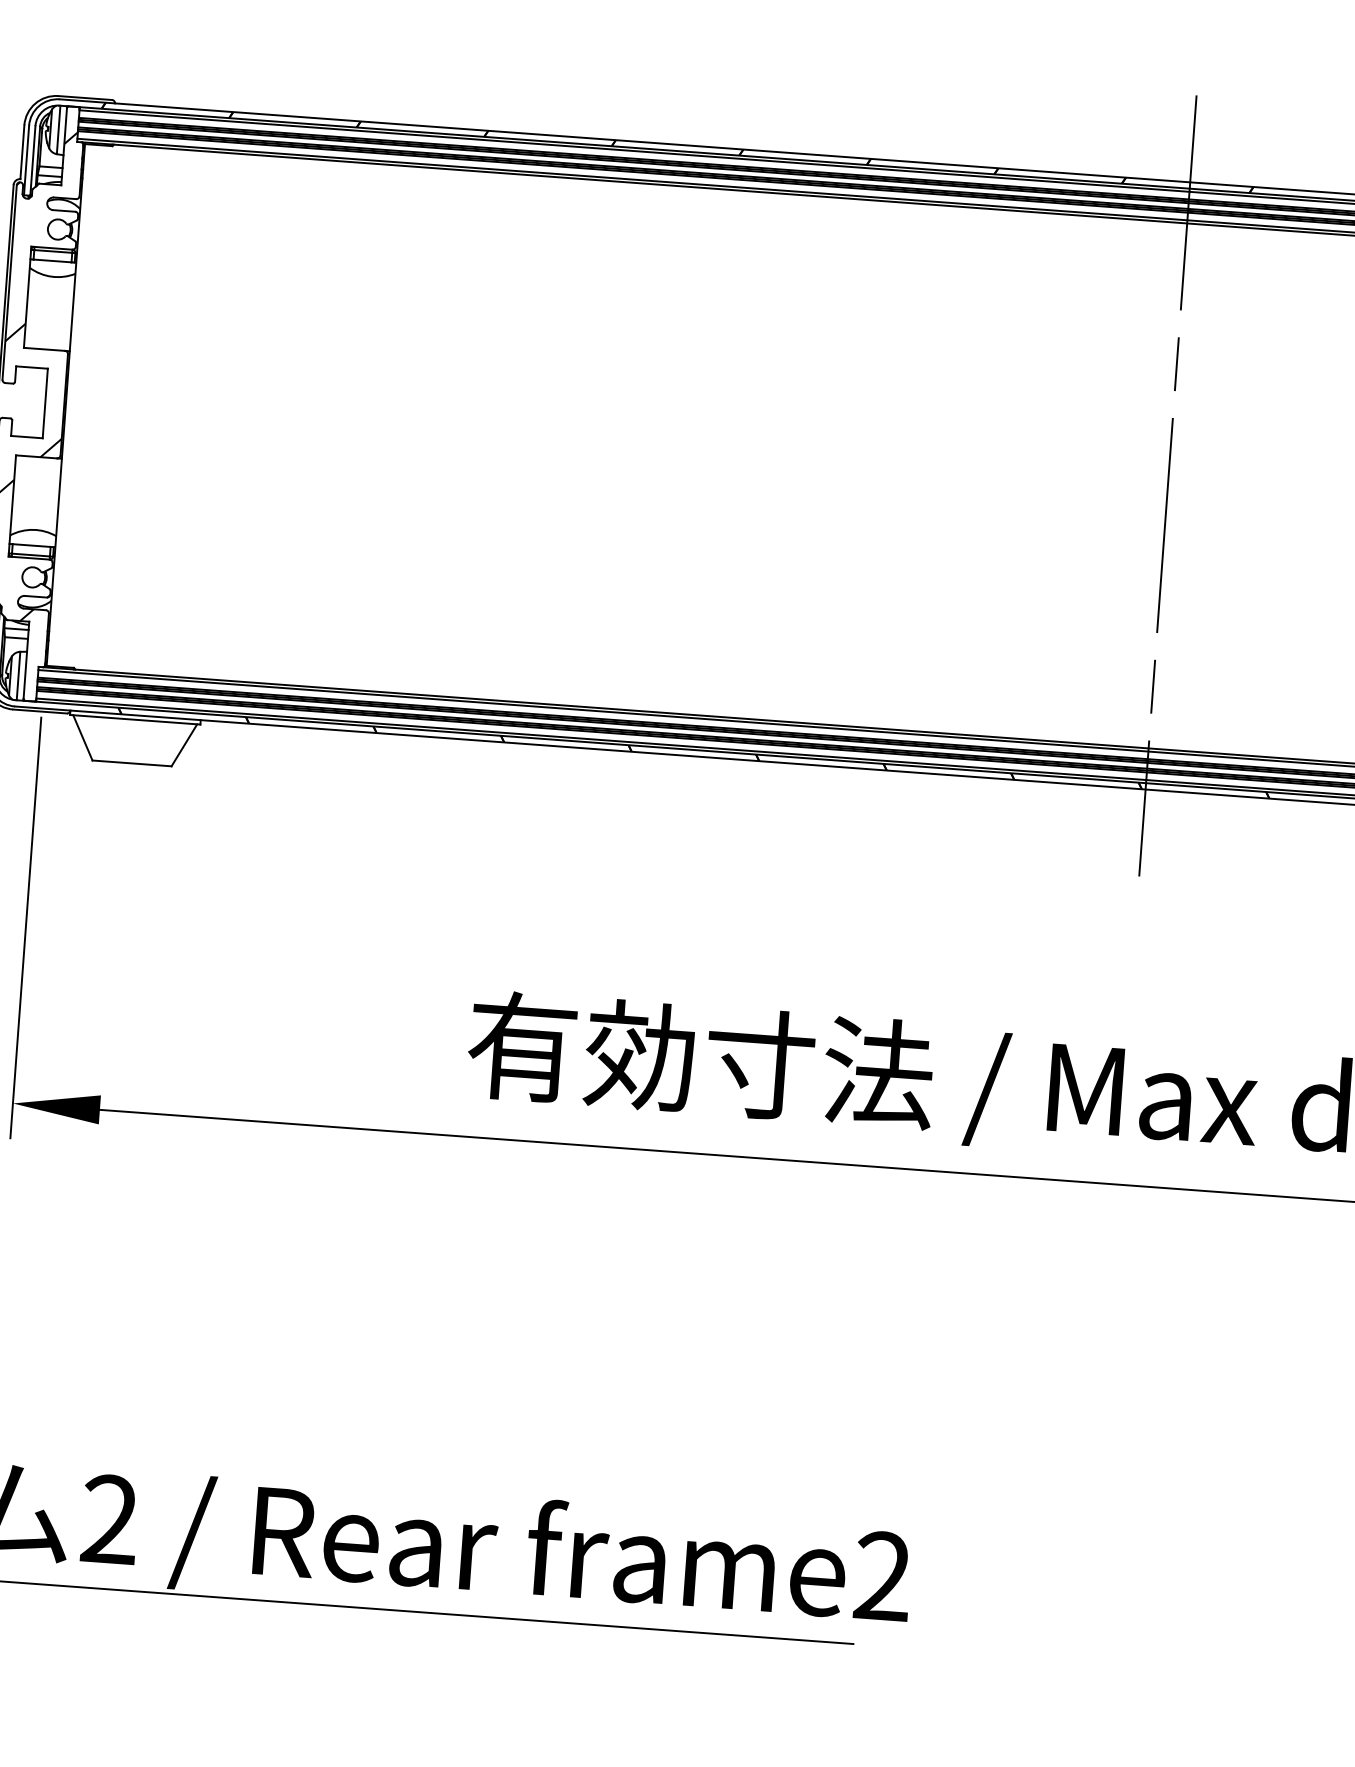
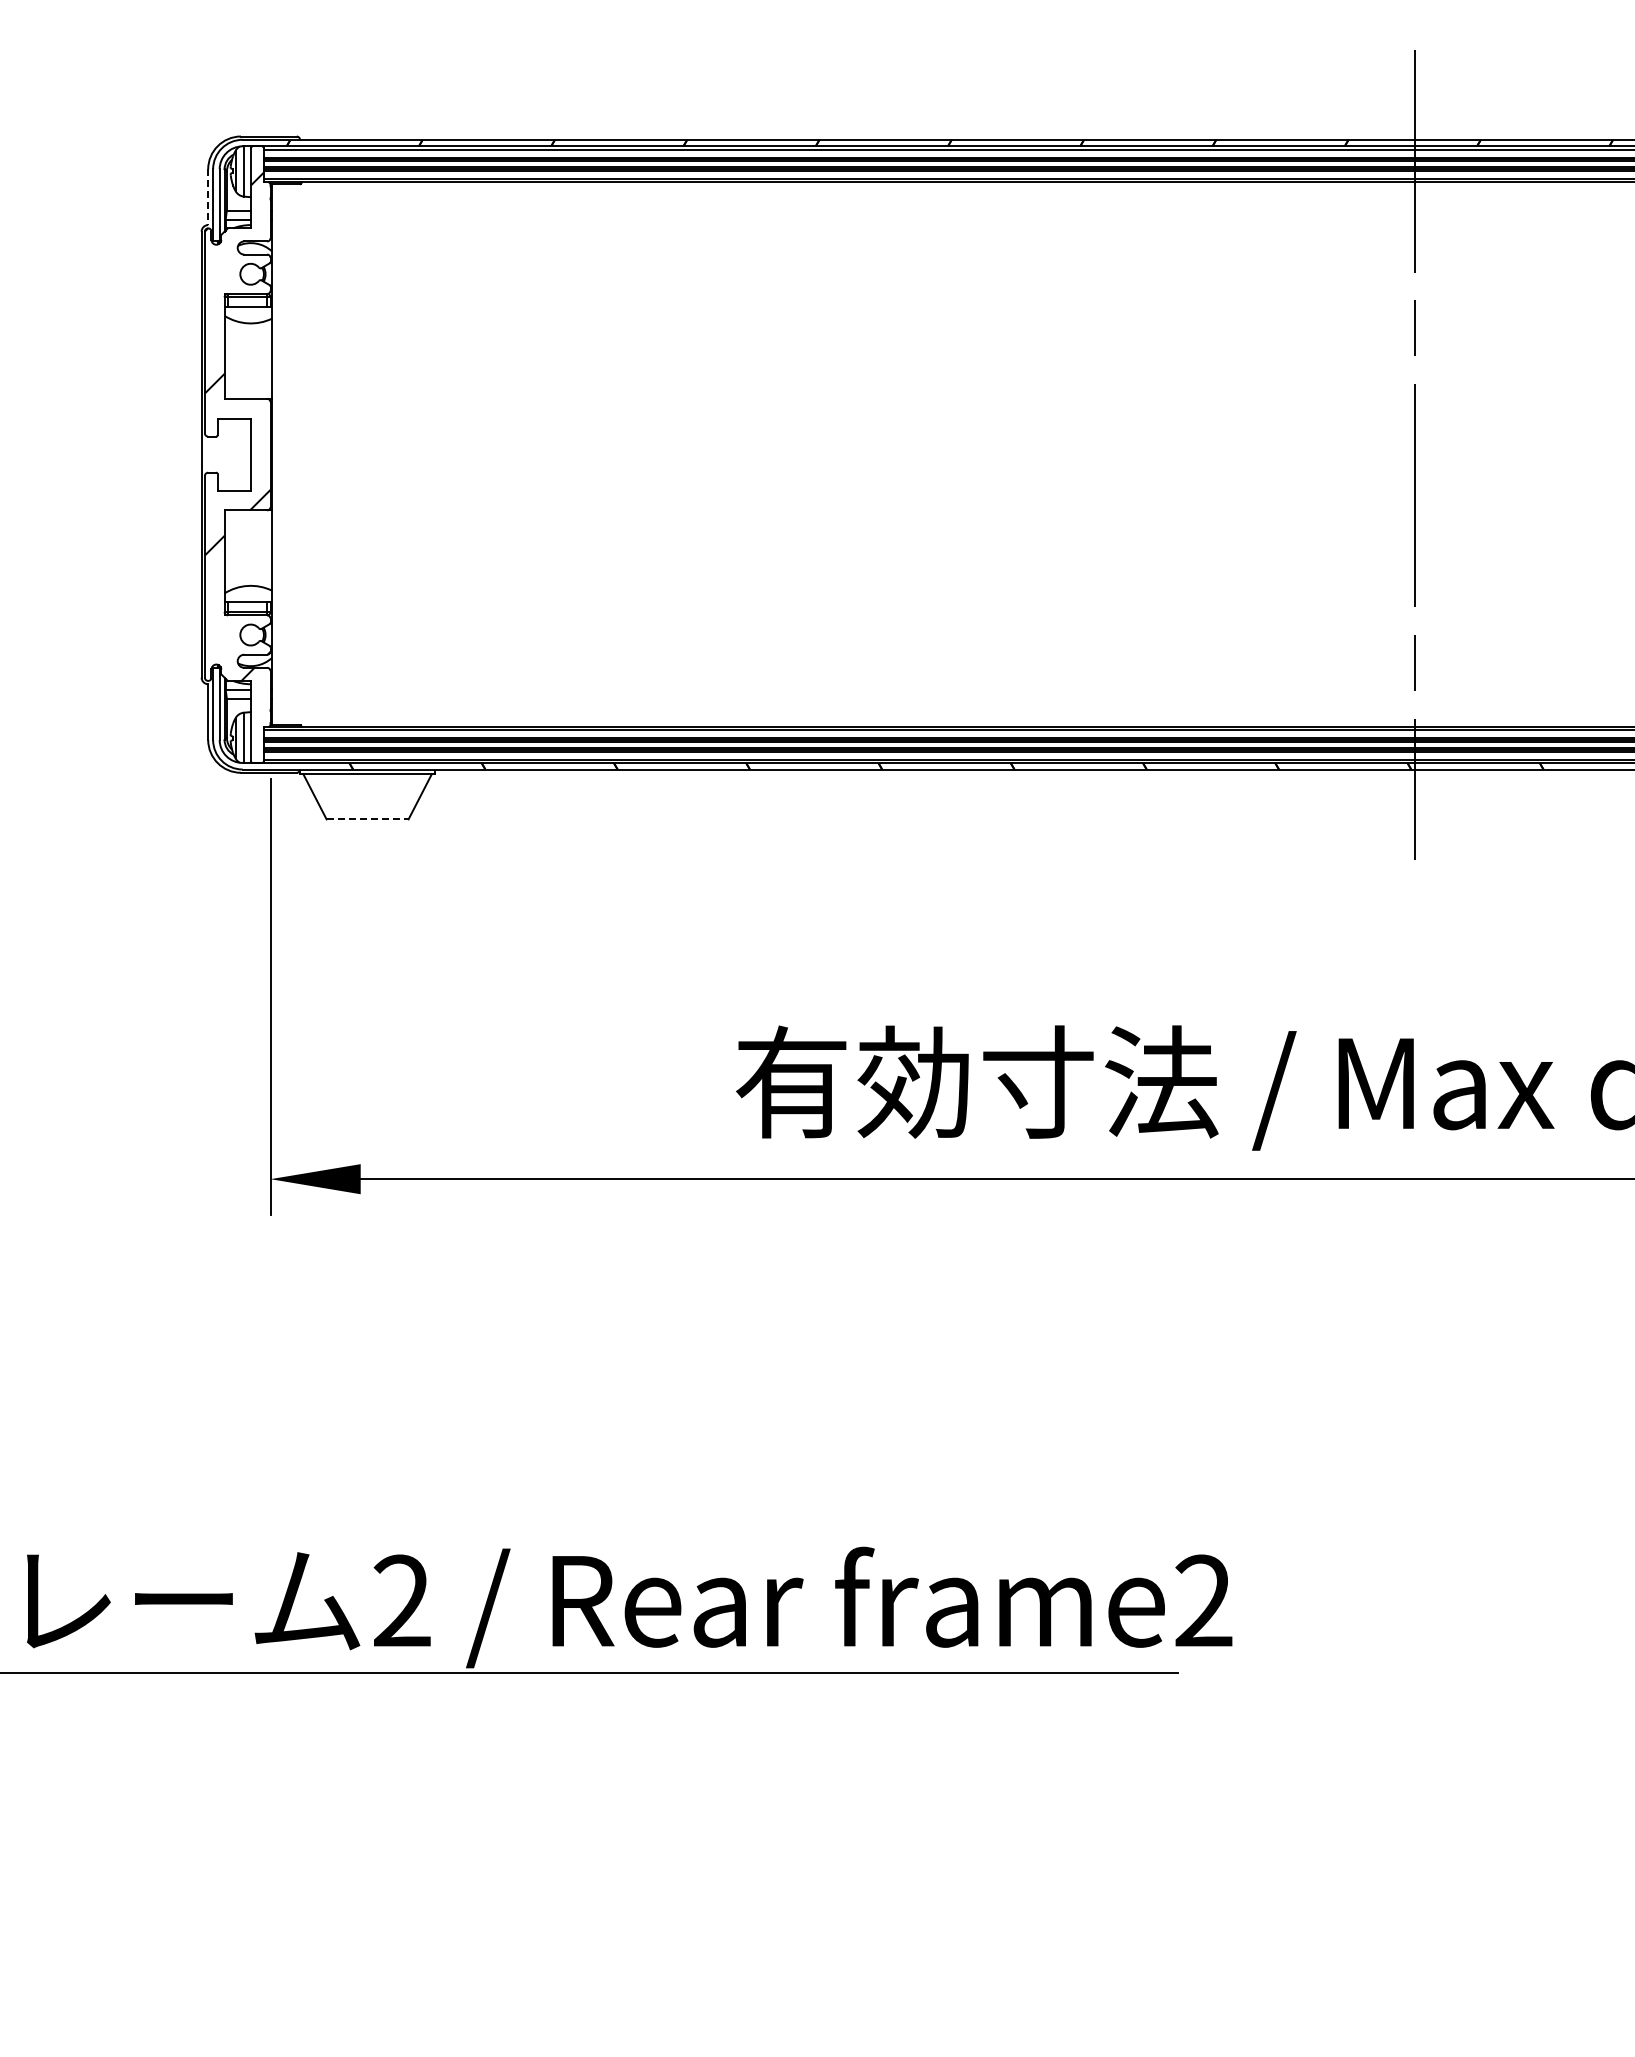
line: (22, 152) -> (208, 197), solid -> dashed
line: (131, 763) -> (367, 819), solid -> dashed

